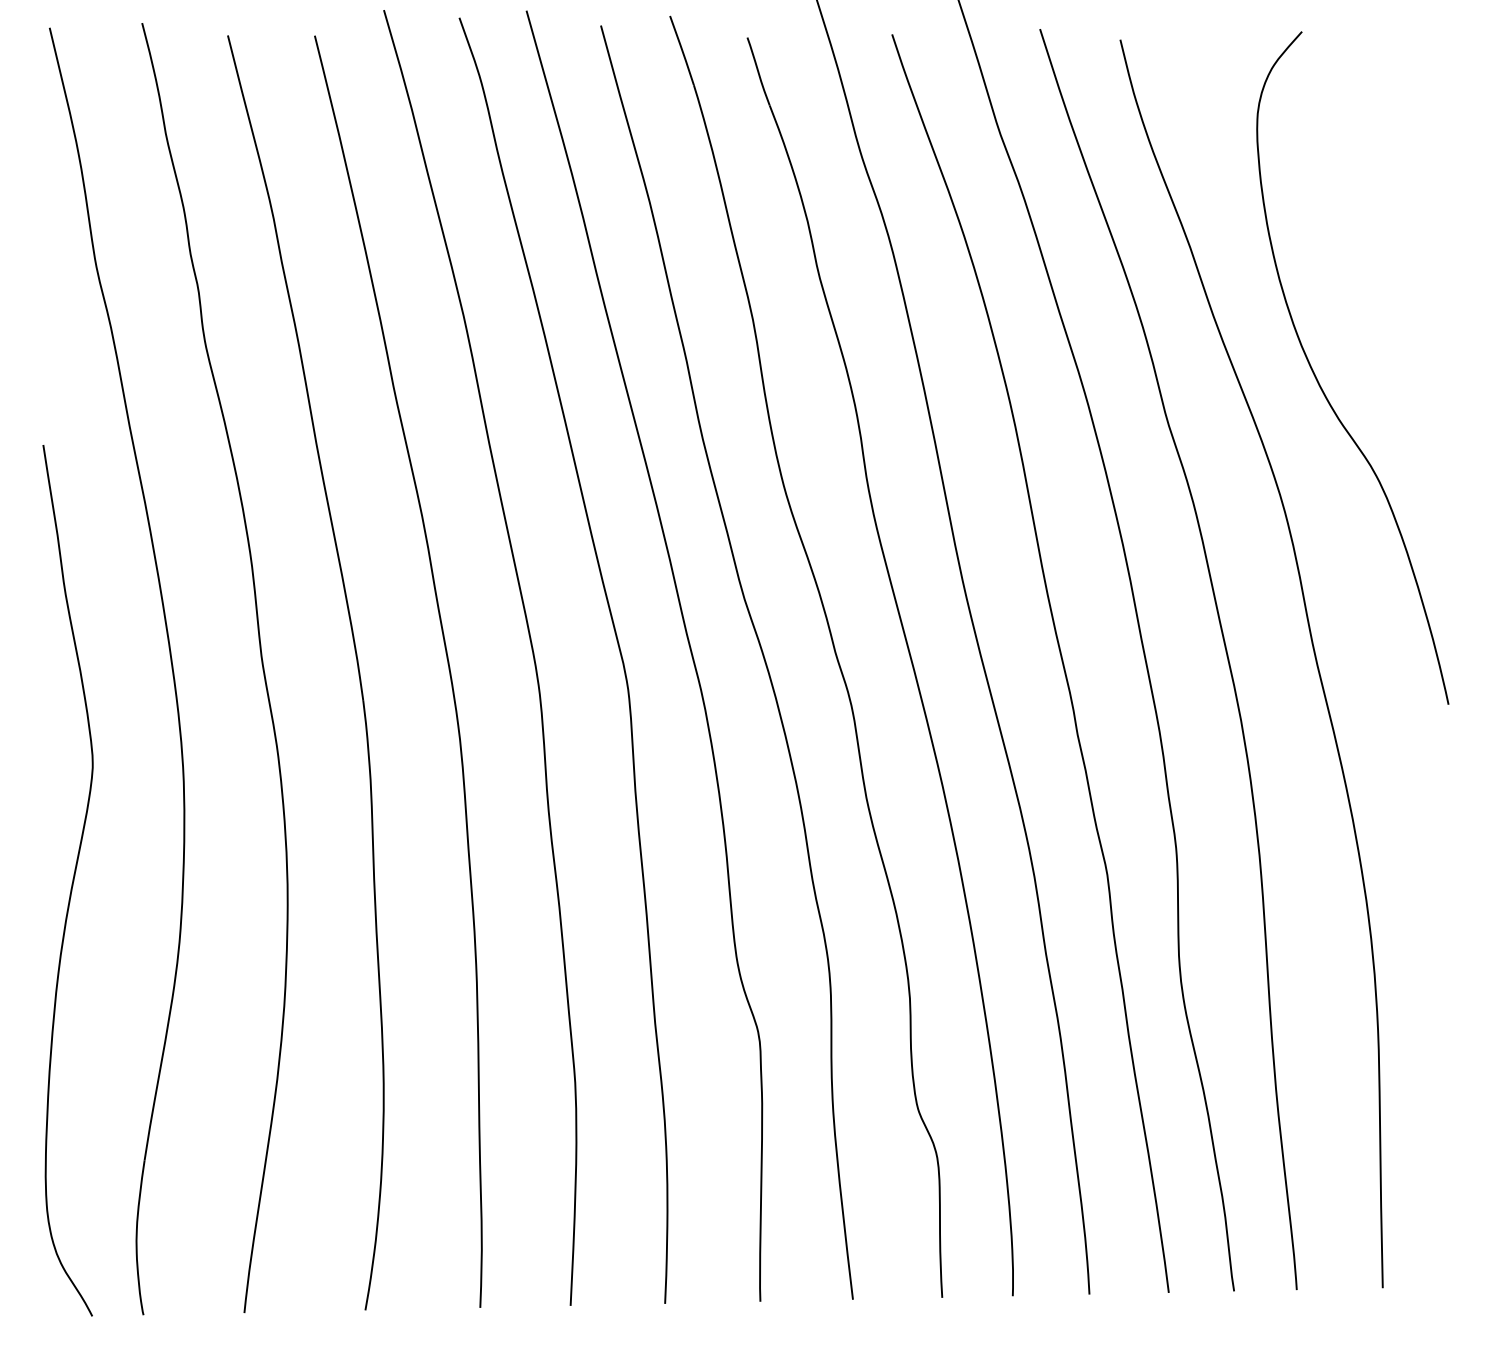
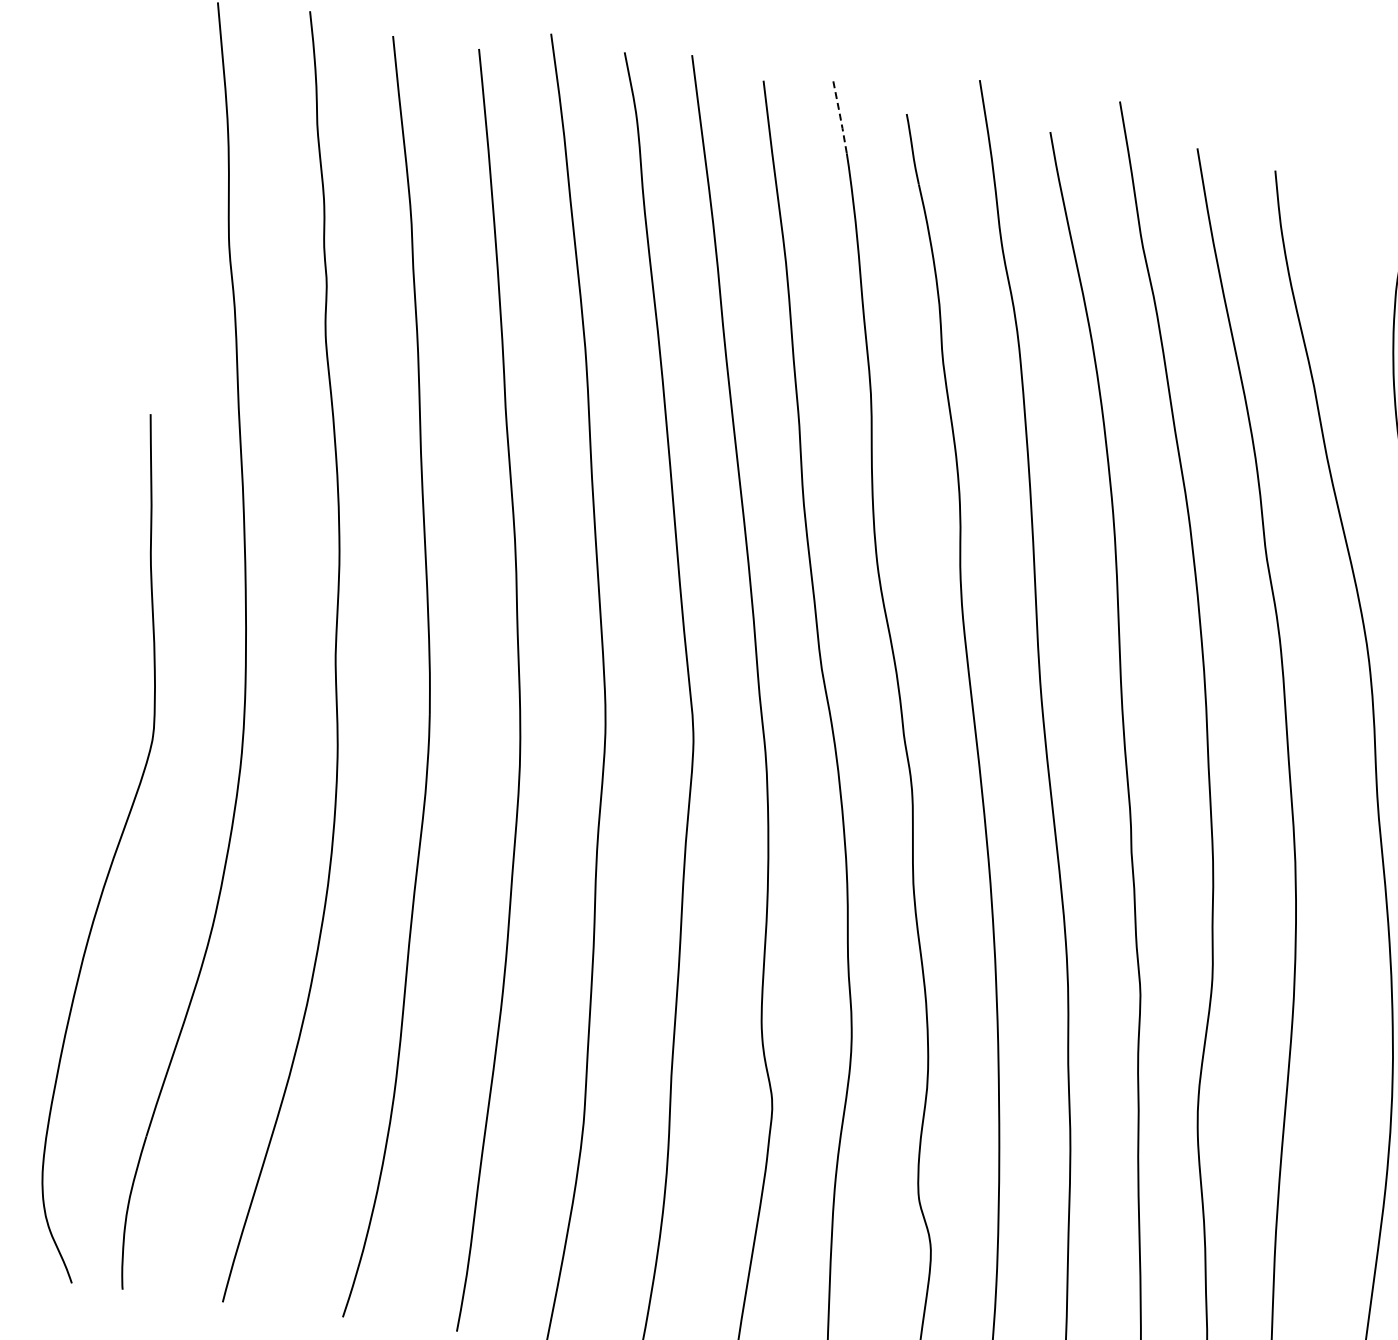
line: (682, 50) -> (840, 117), solid -> dashed

